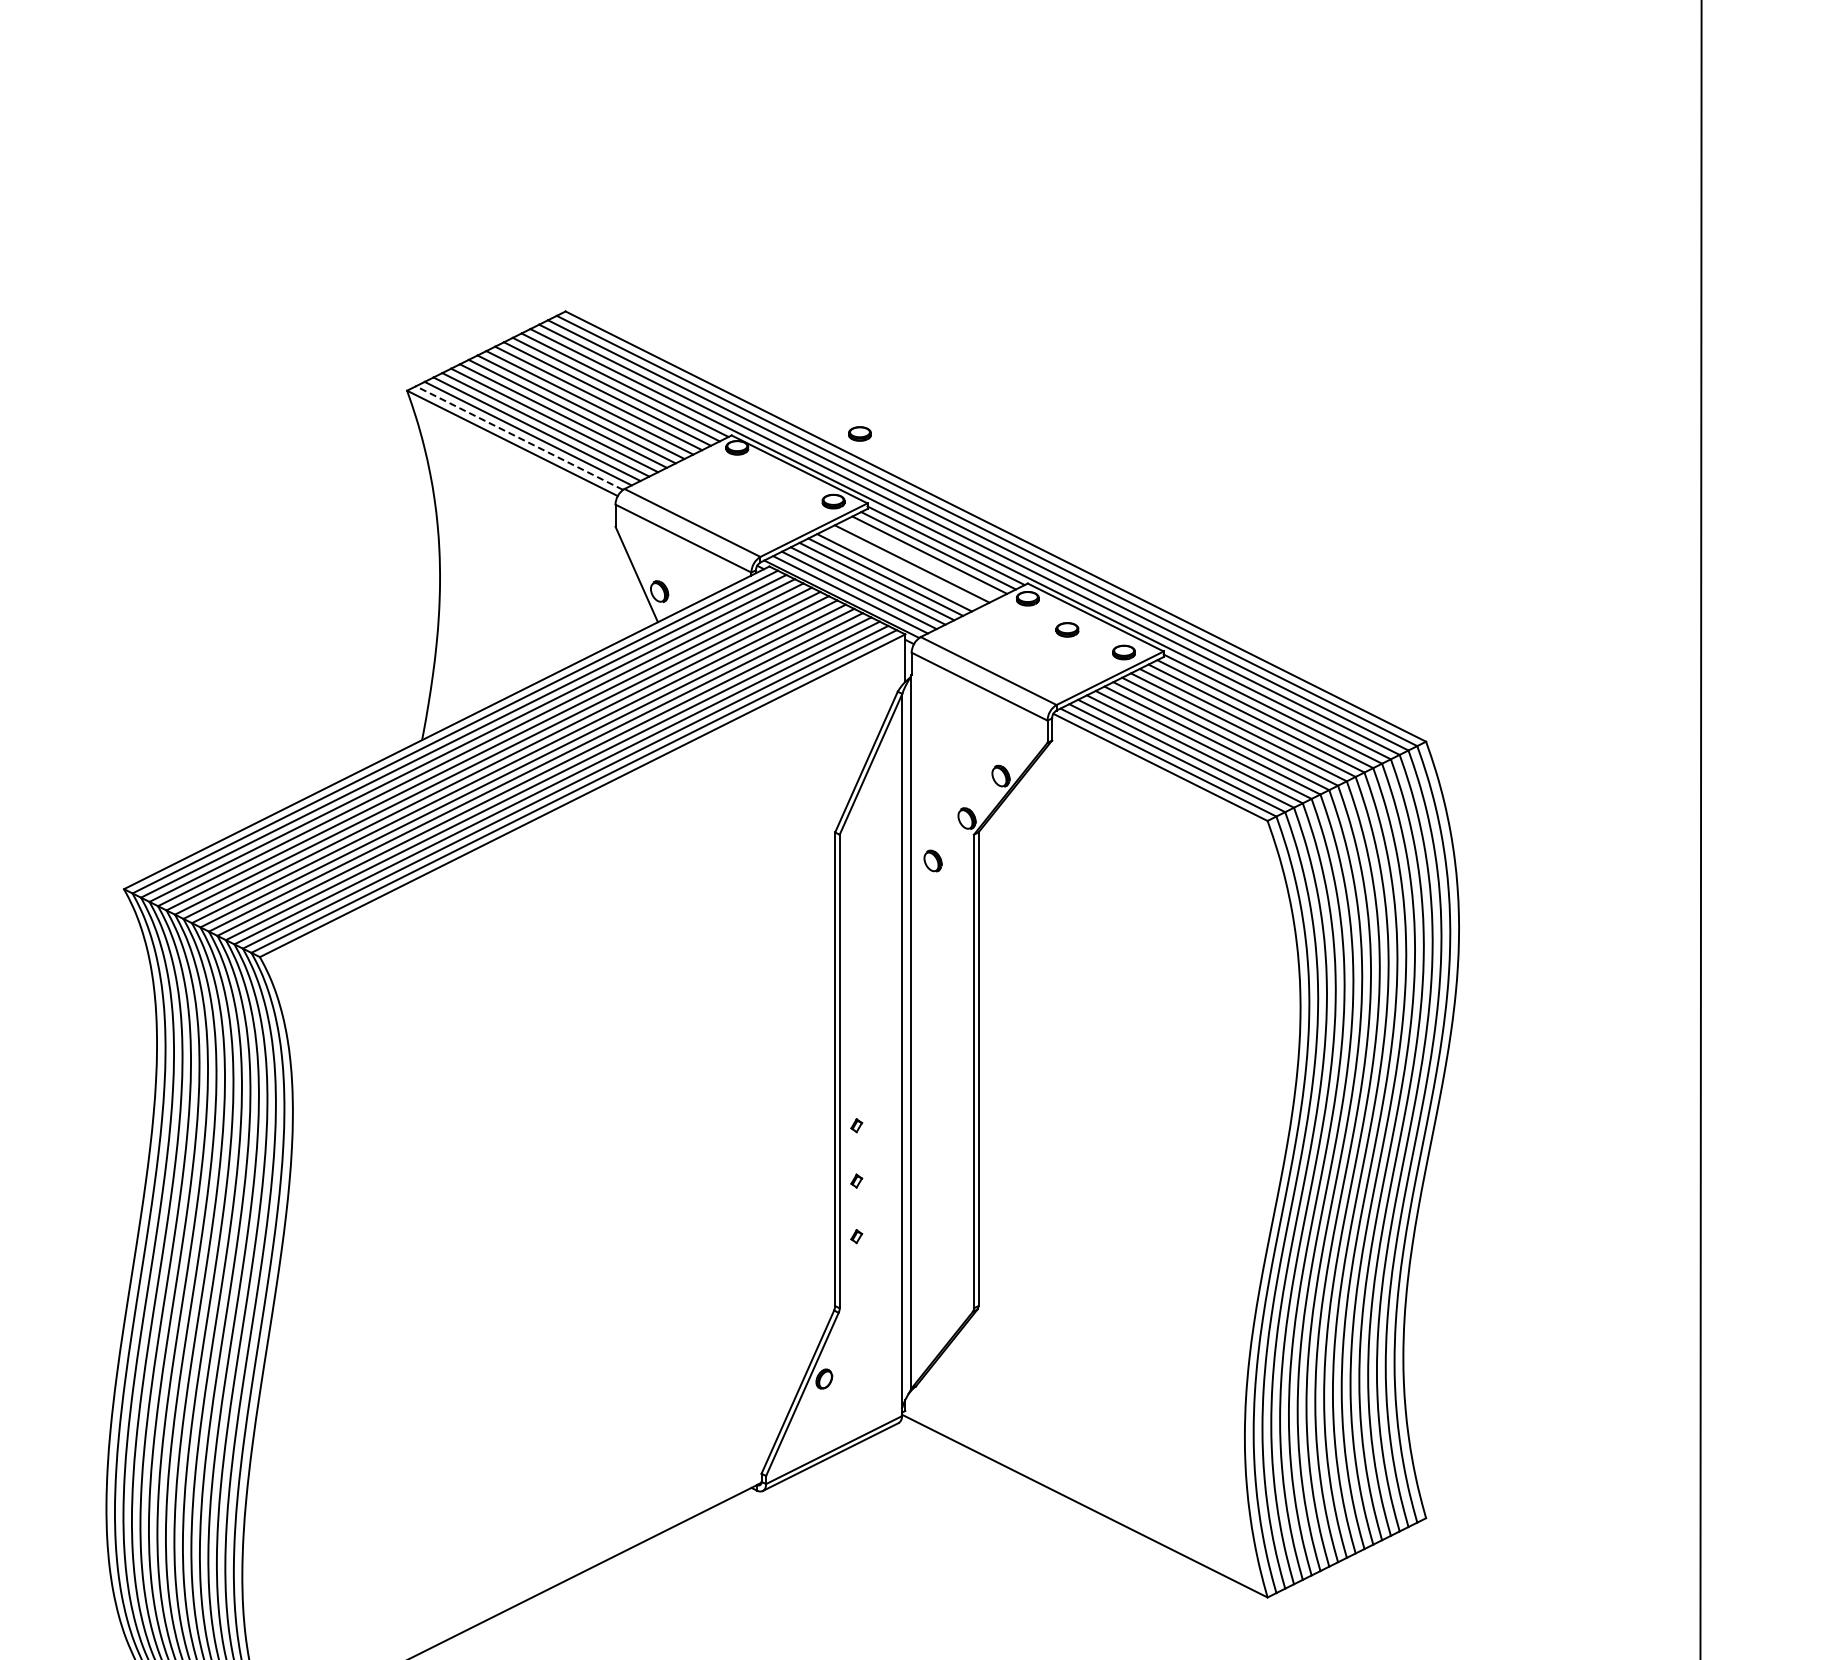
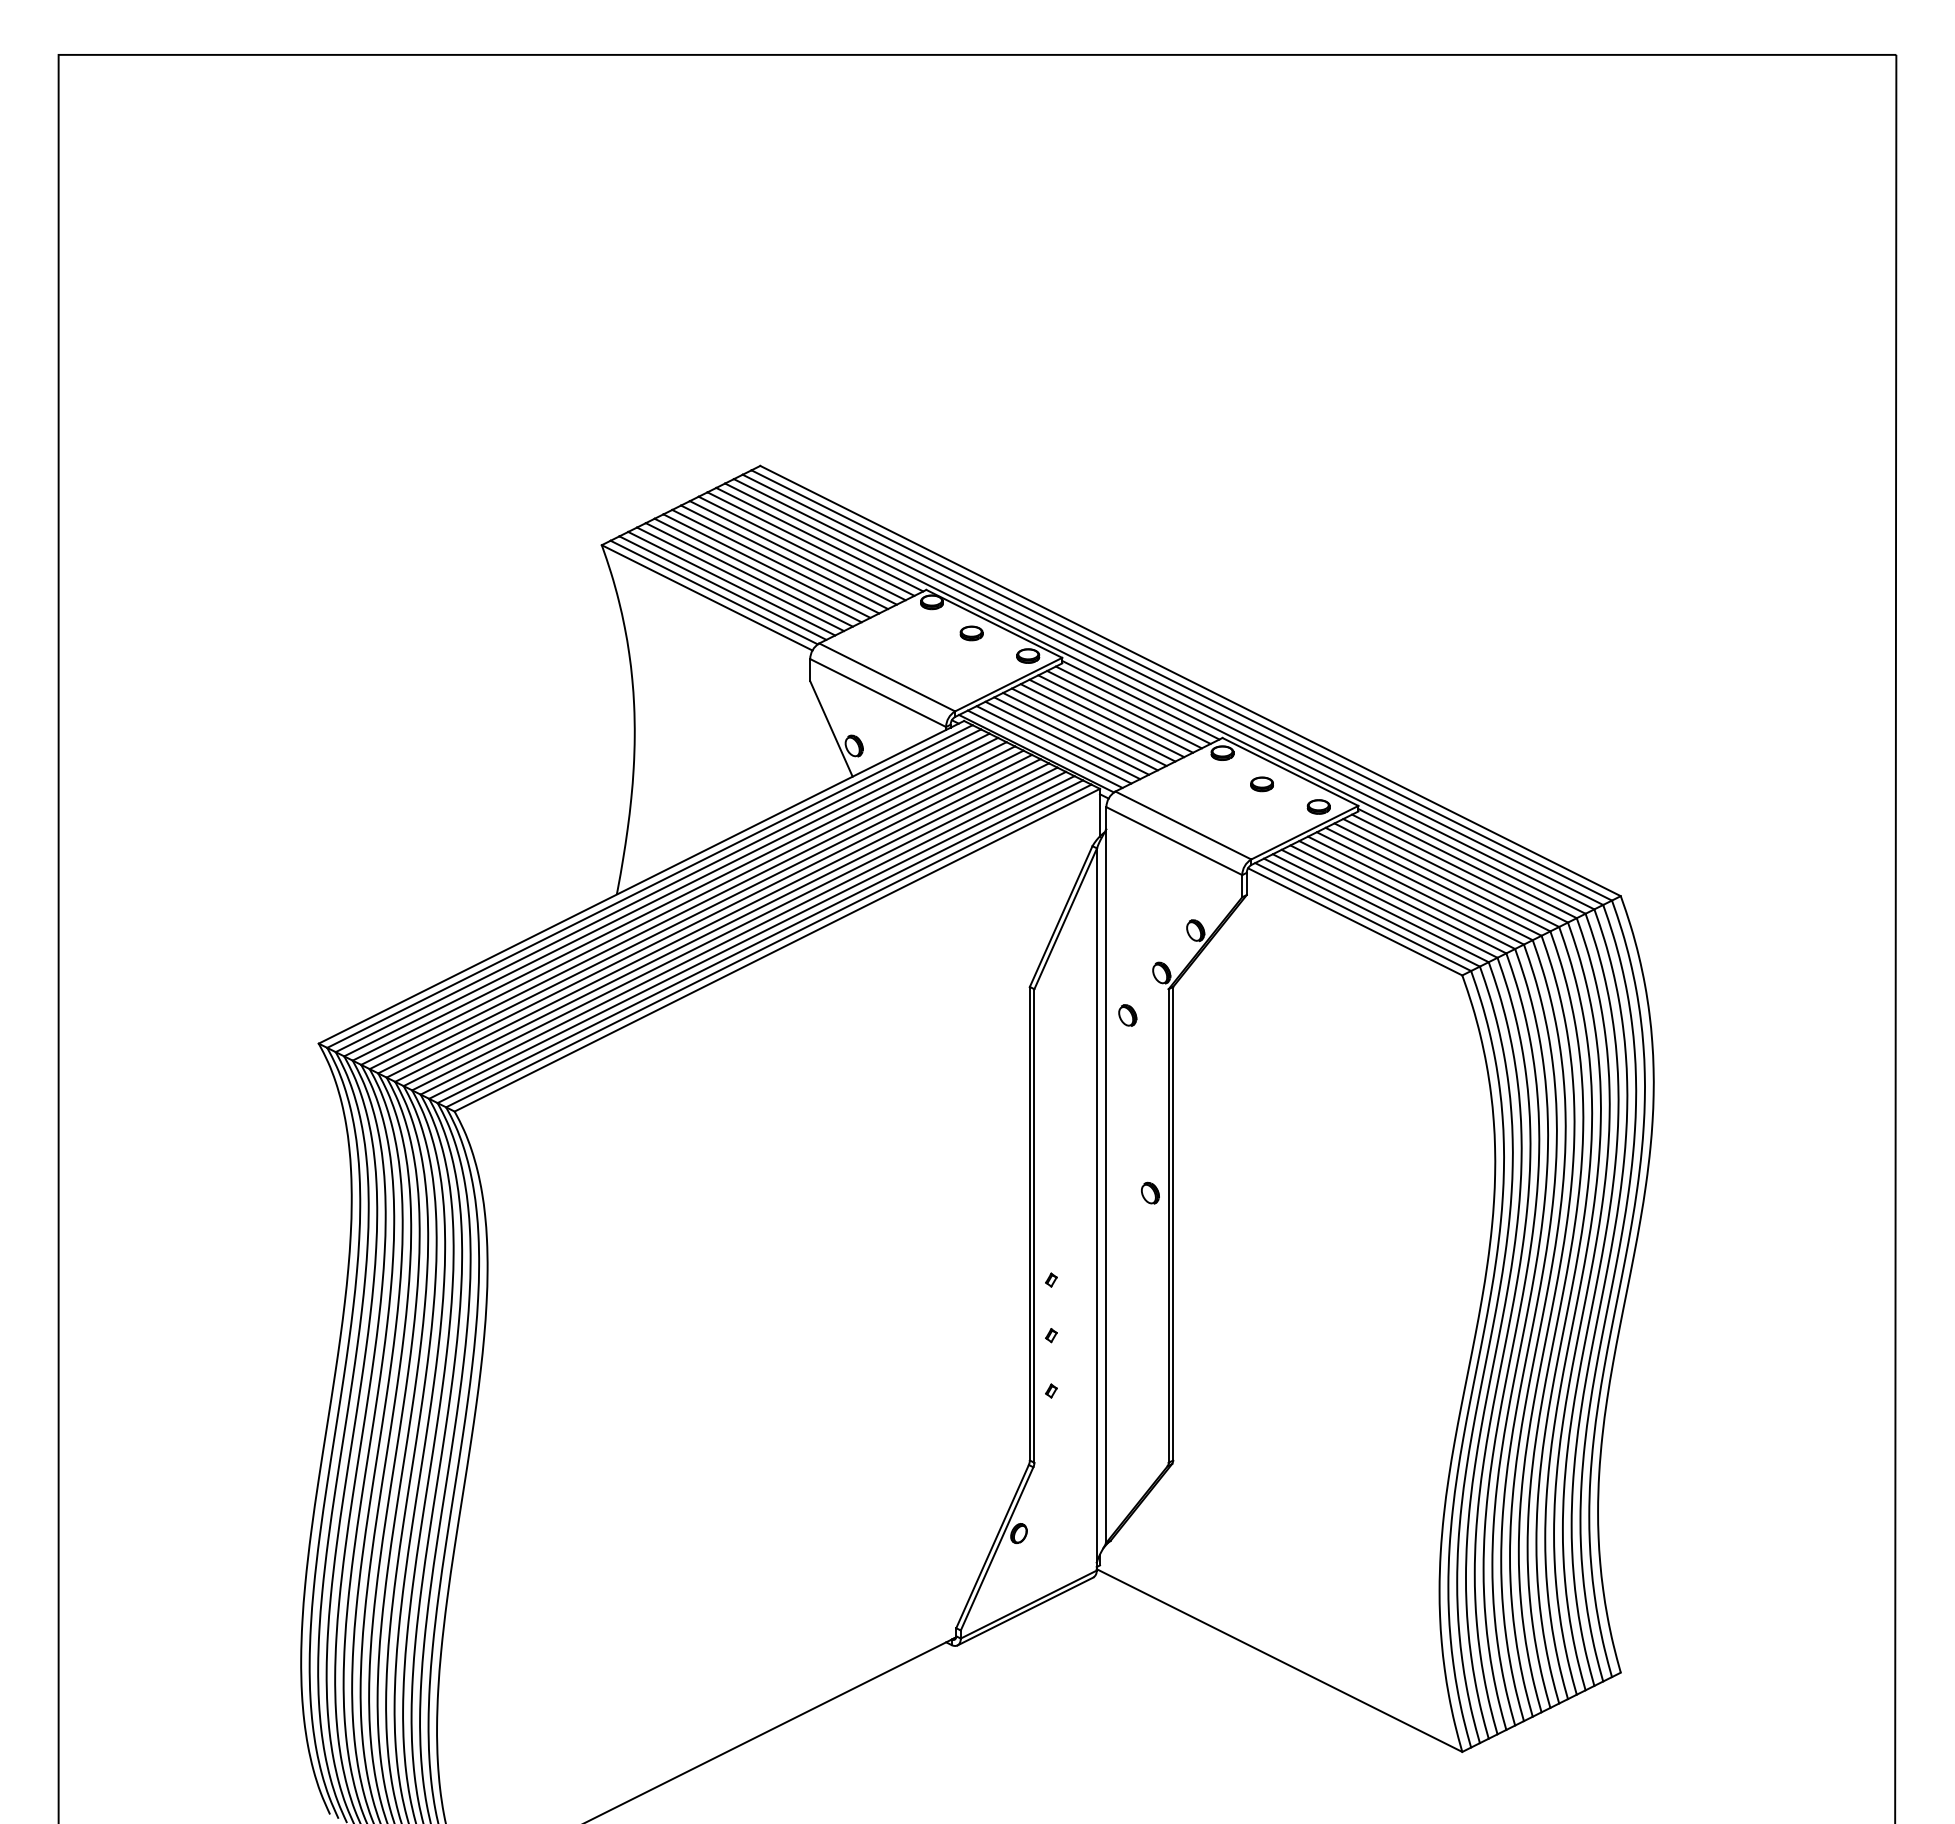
part: (859, 434) -> (971, 633), moved
line: (519, 438) -> (714, 592), dashed -> solid
line: (920, 559) -> (1115, 713), added
line: (902, 568) -> (1097, 722), added
part: (955, 1038) -> (1150, 1192), added

